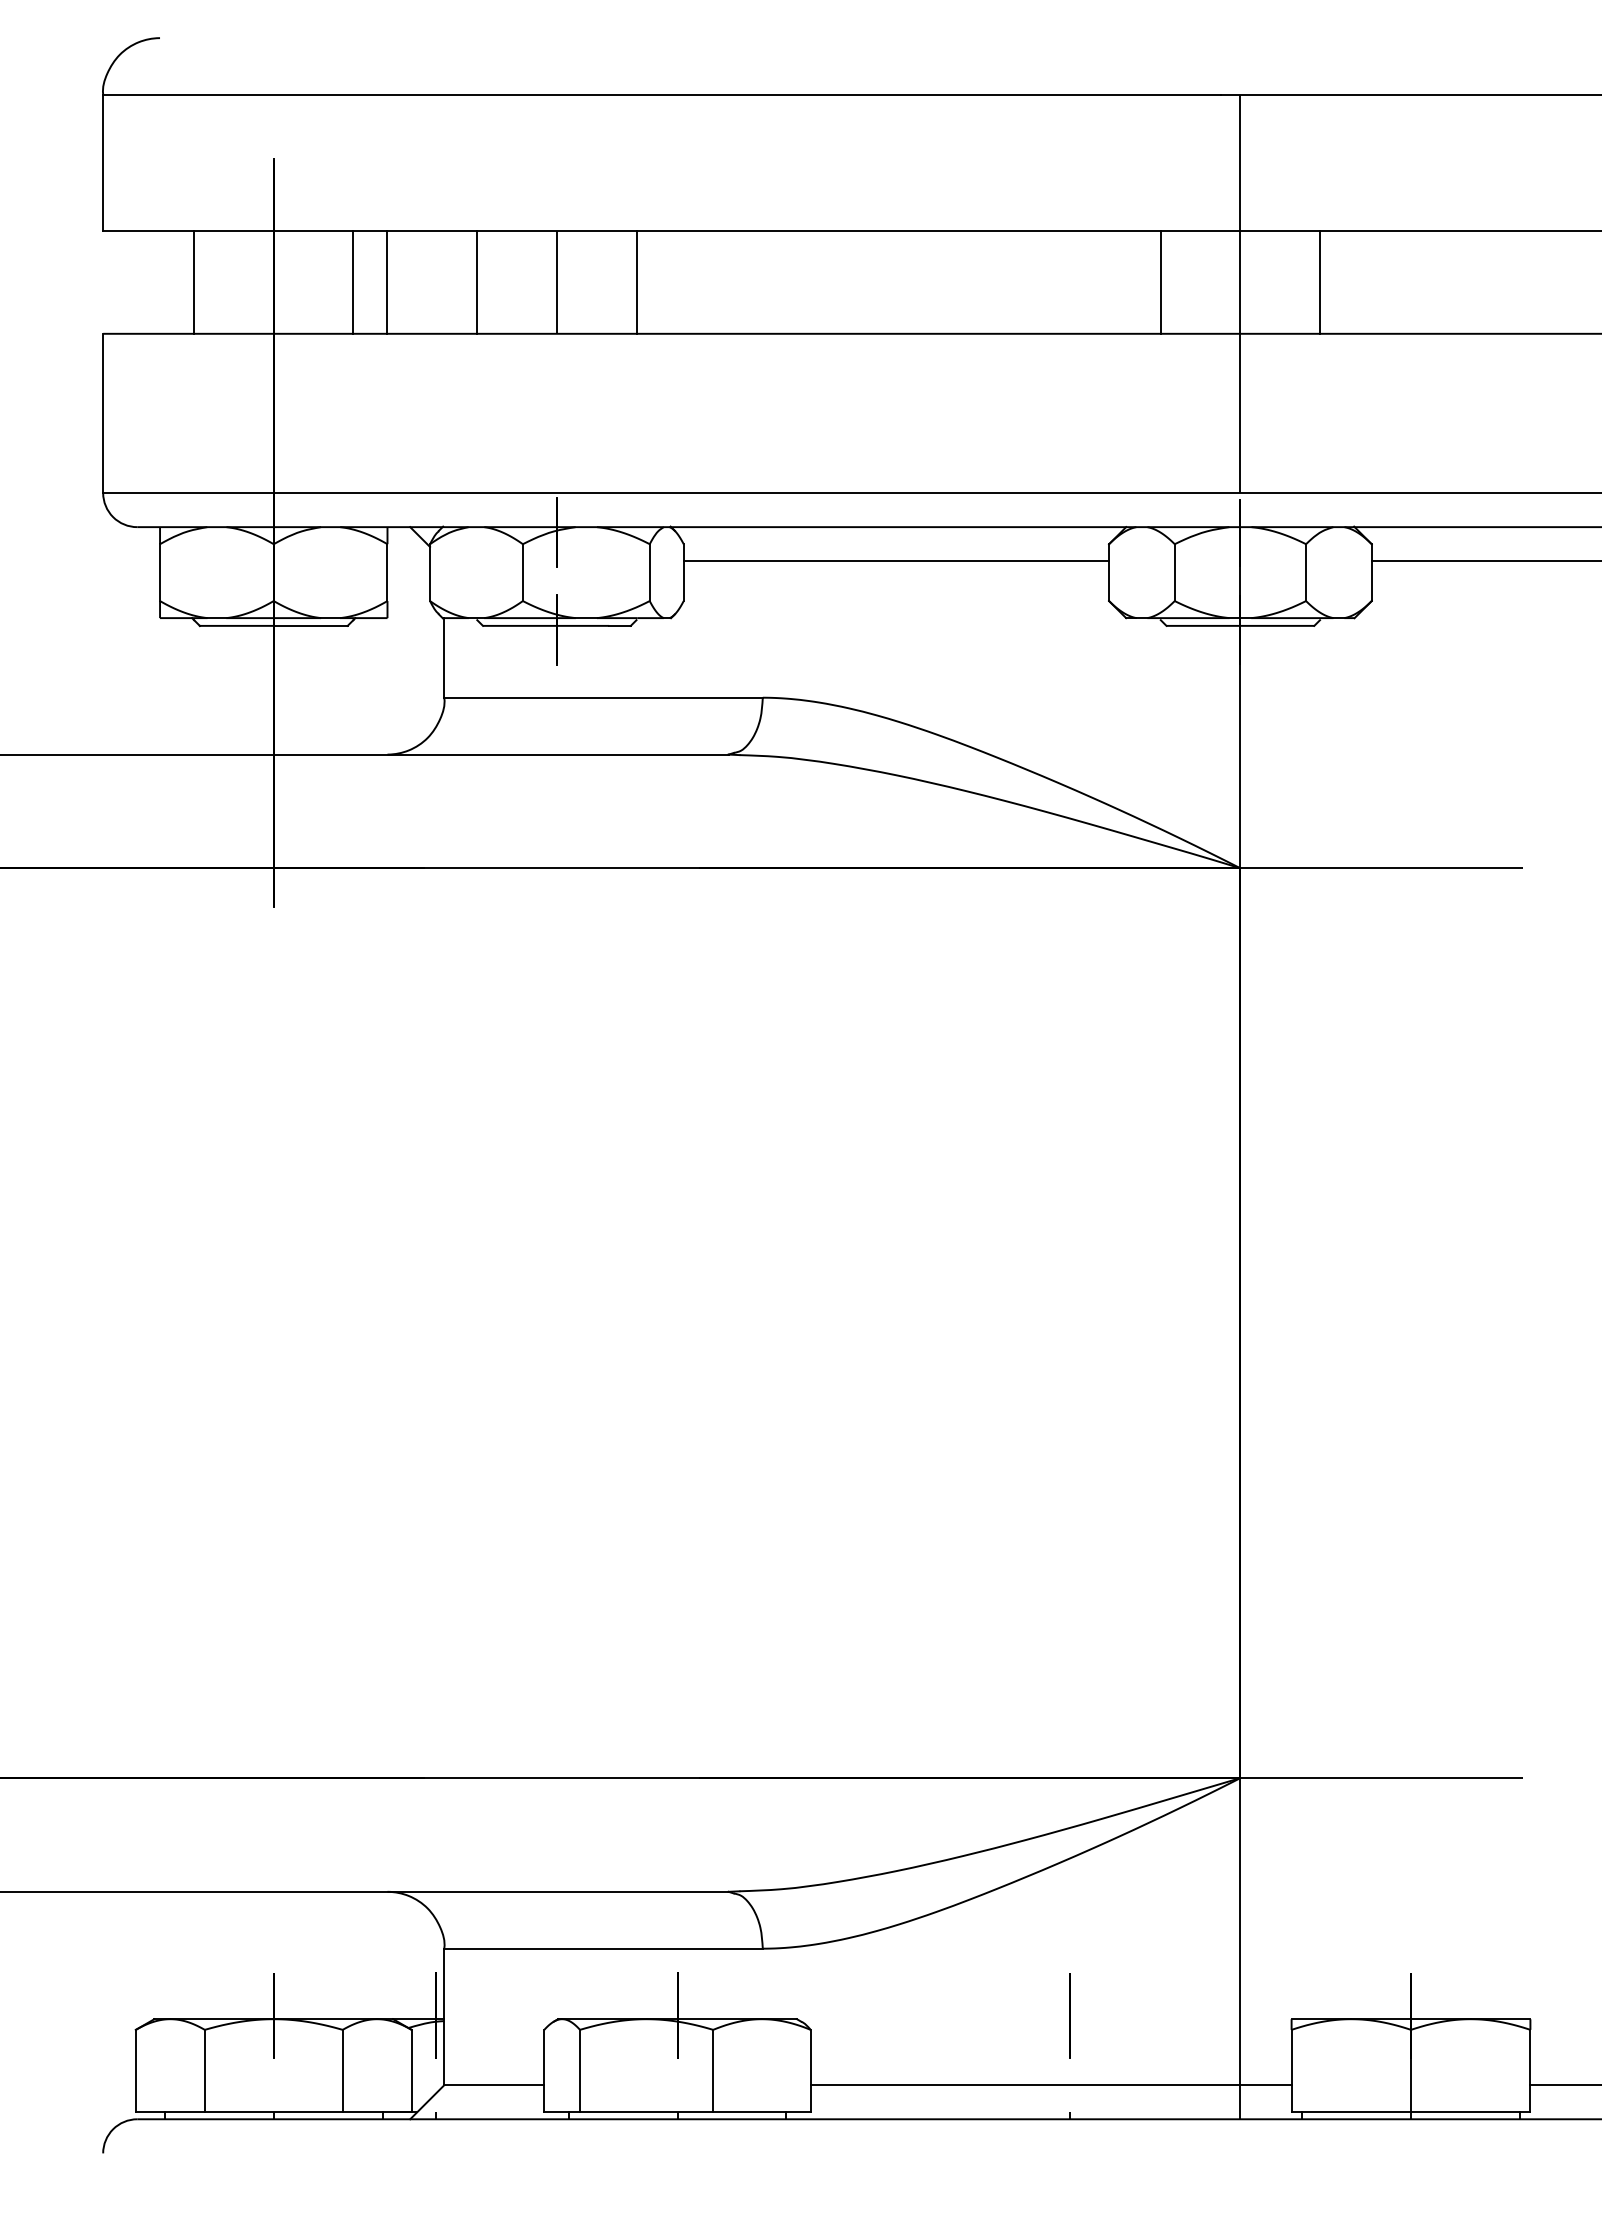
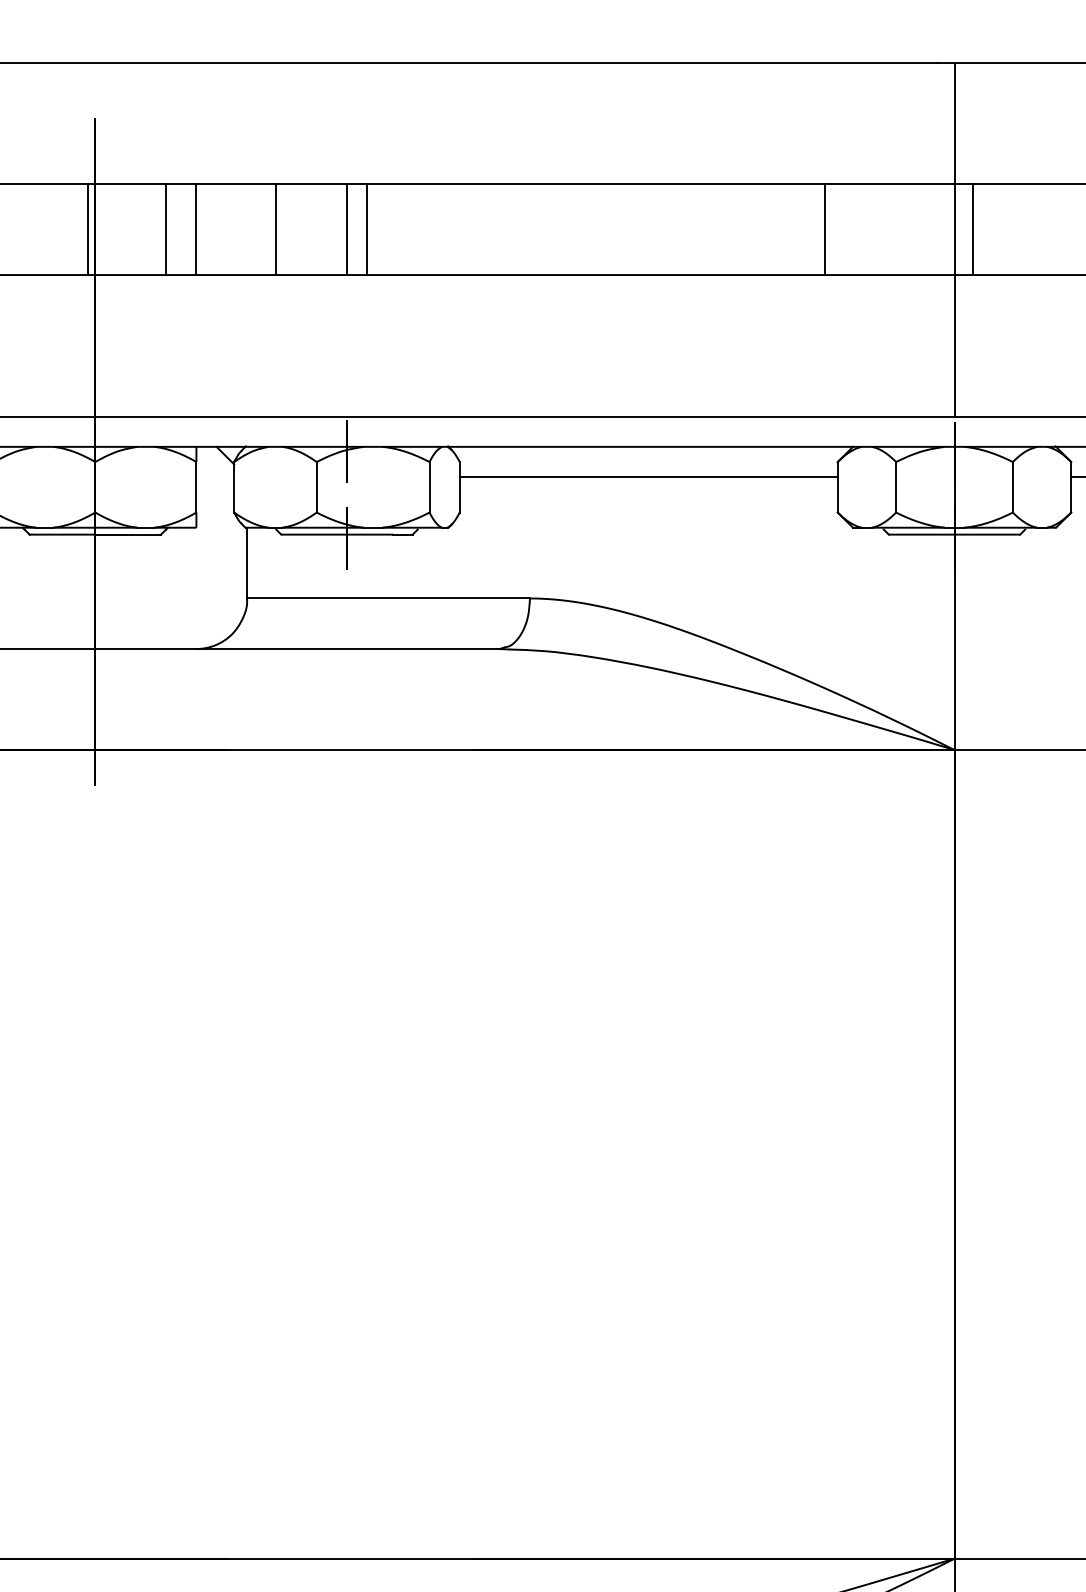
line: (194, 282) -> (87, 229), moved
line: (636, 282) -> (367, 229), moved
line: (1160, 282) -> (824, 229), moved
line: (1320, 282) -> (973, 229), moved

